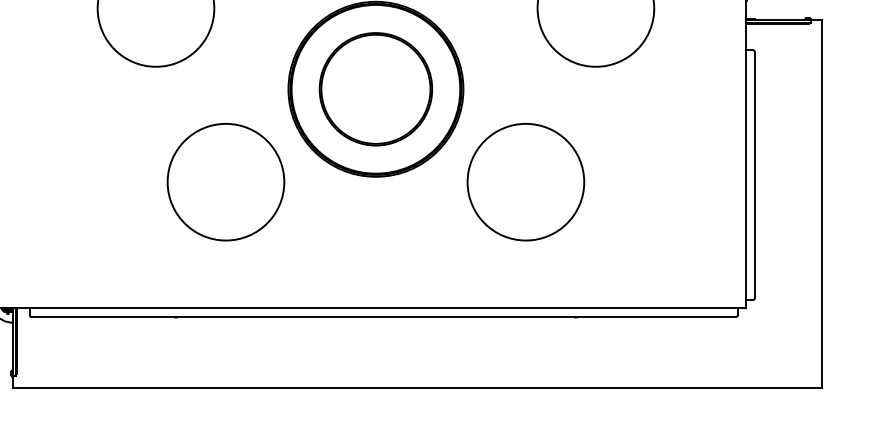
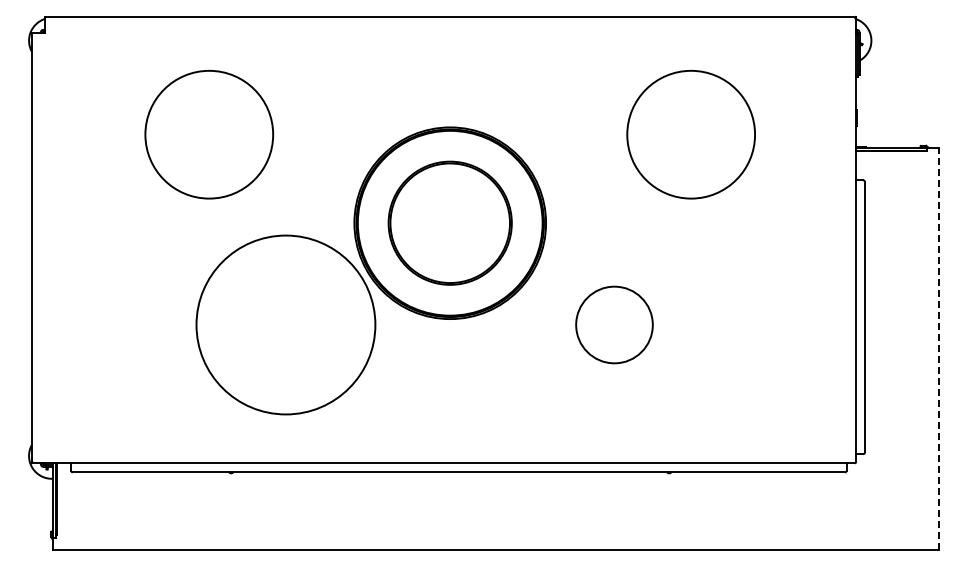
circle: (225, 181) -> (285, 324), size x1.4
circle: (525, 181) -> (614, 324), size x0.6
line: (821, 203) -> (938, 348), solid -> dashed

